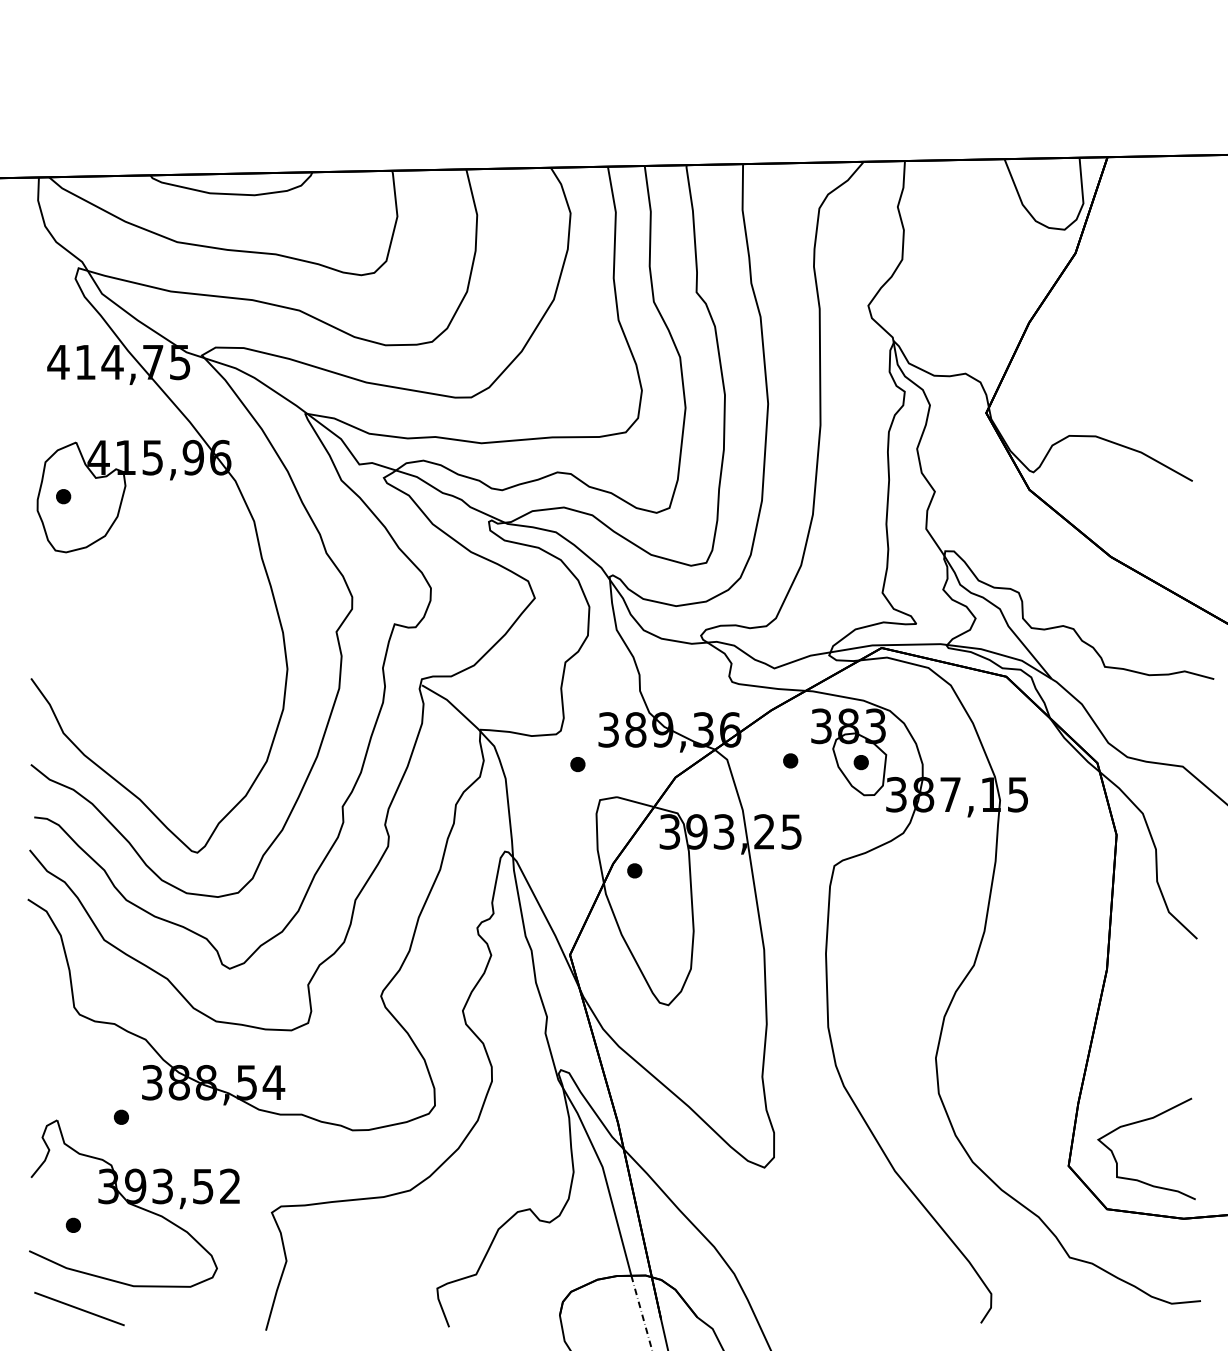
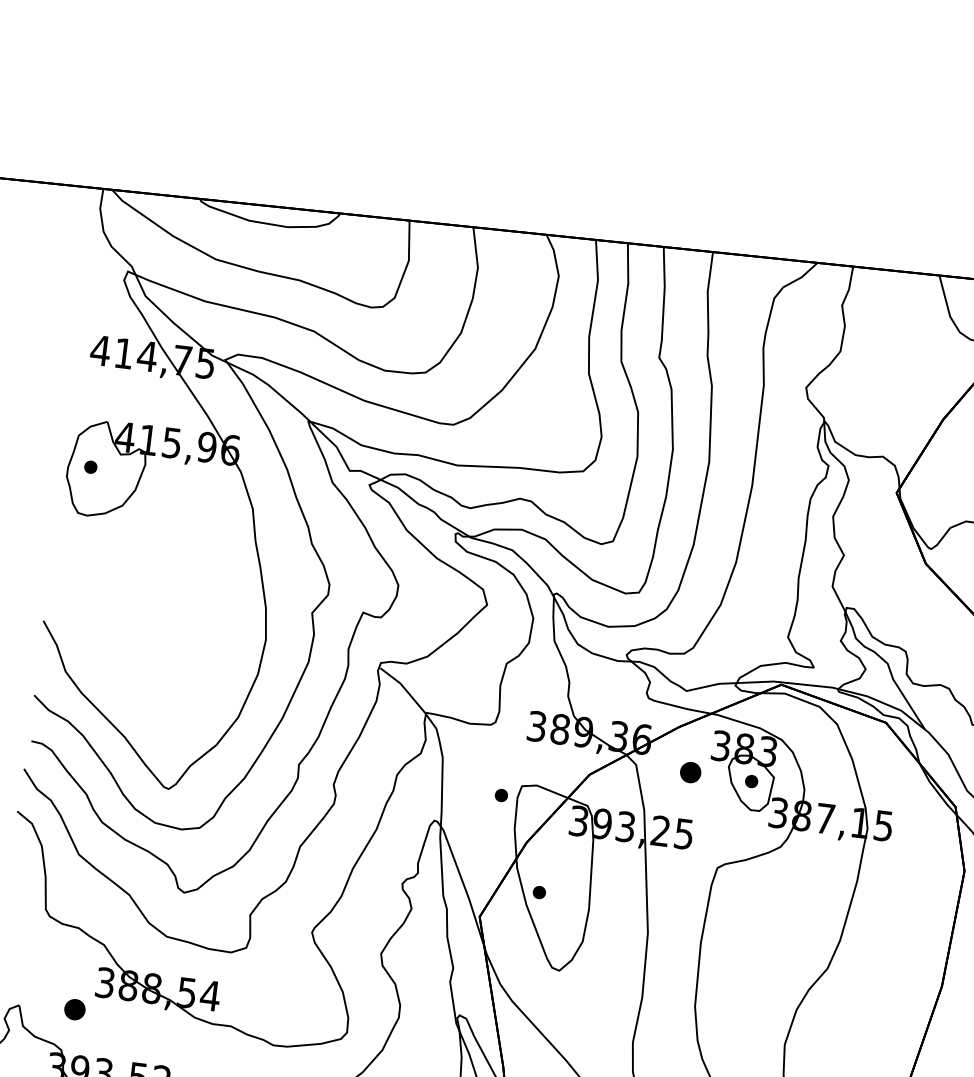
part: (790, 760) -> (690, 772), size x1.6
part: (577, 764) -> (501, 795), moved
part: (634, 870) -> (539, 892), moved
part: (121, 1116) -> (75, 1008), size x1.6

